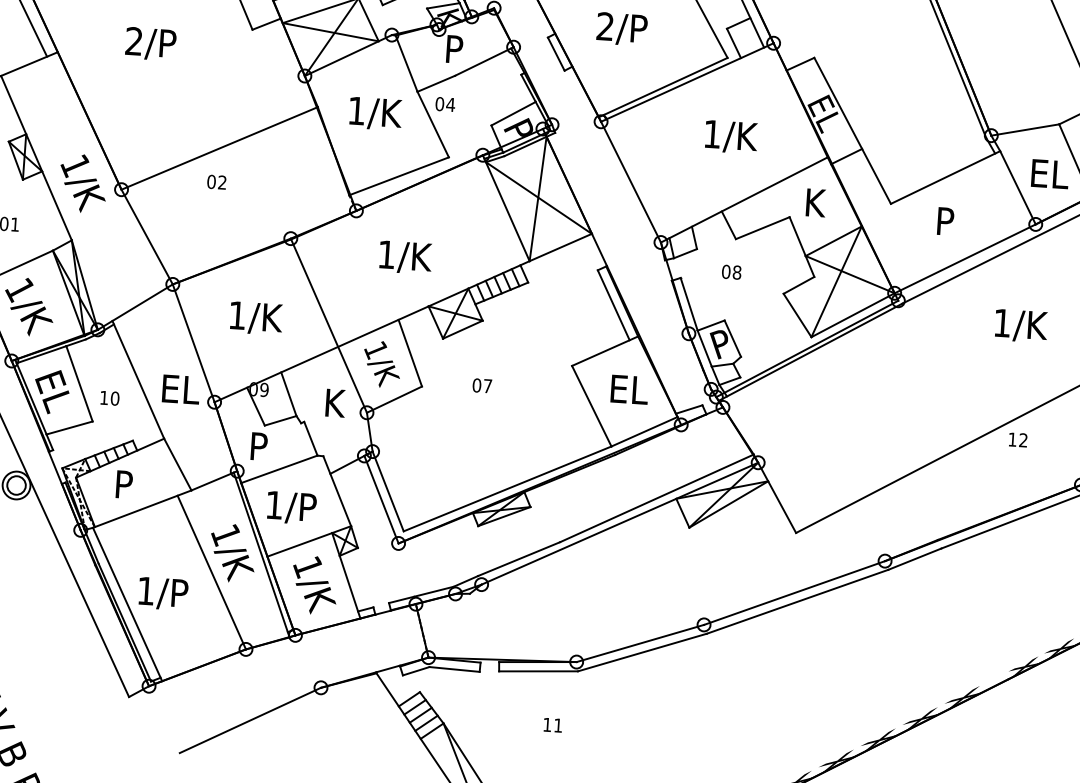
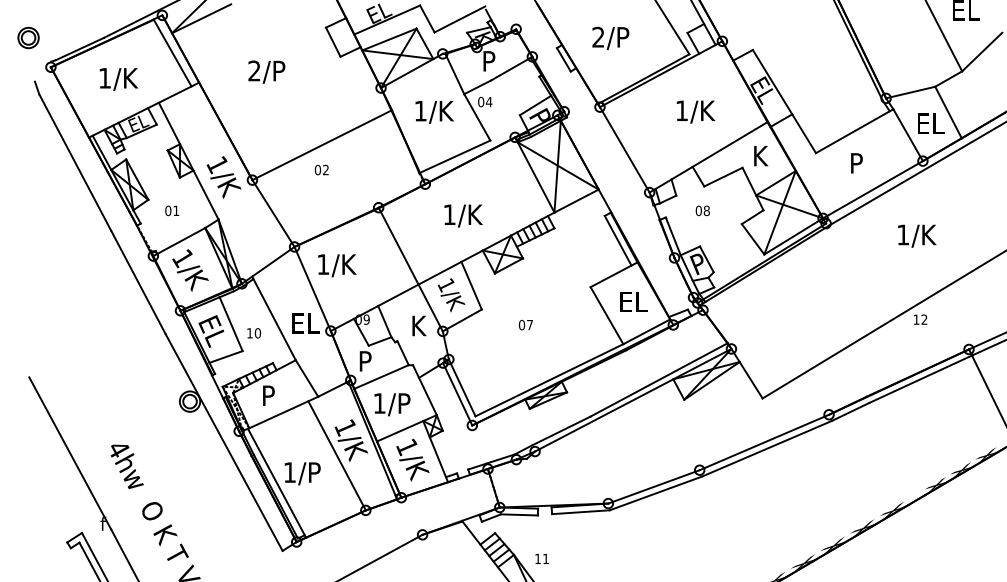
text: (256, 318) -> (337, 265), moved
text: (481, 386) -> (525, 325), moved
text: (552, 724) -> (541, 558), moved

